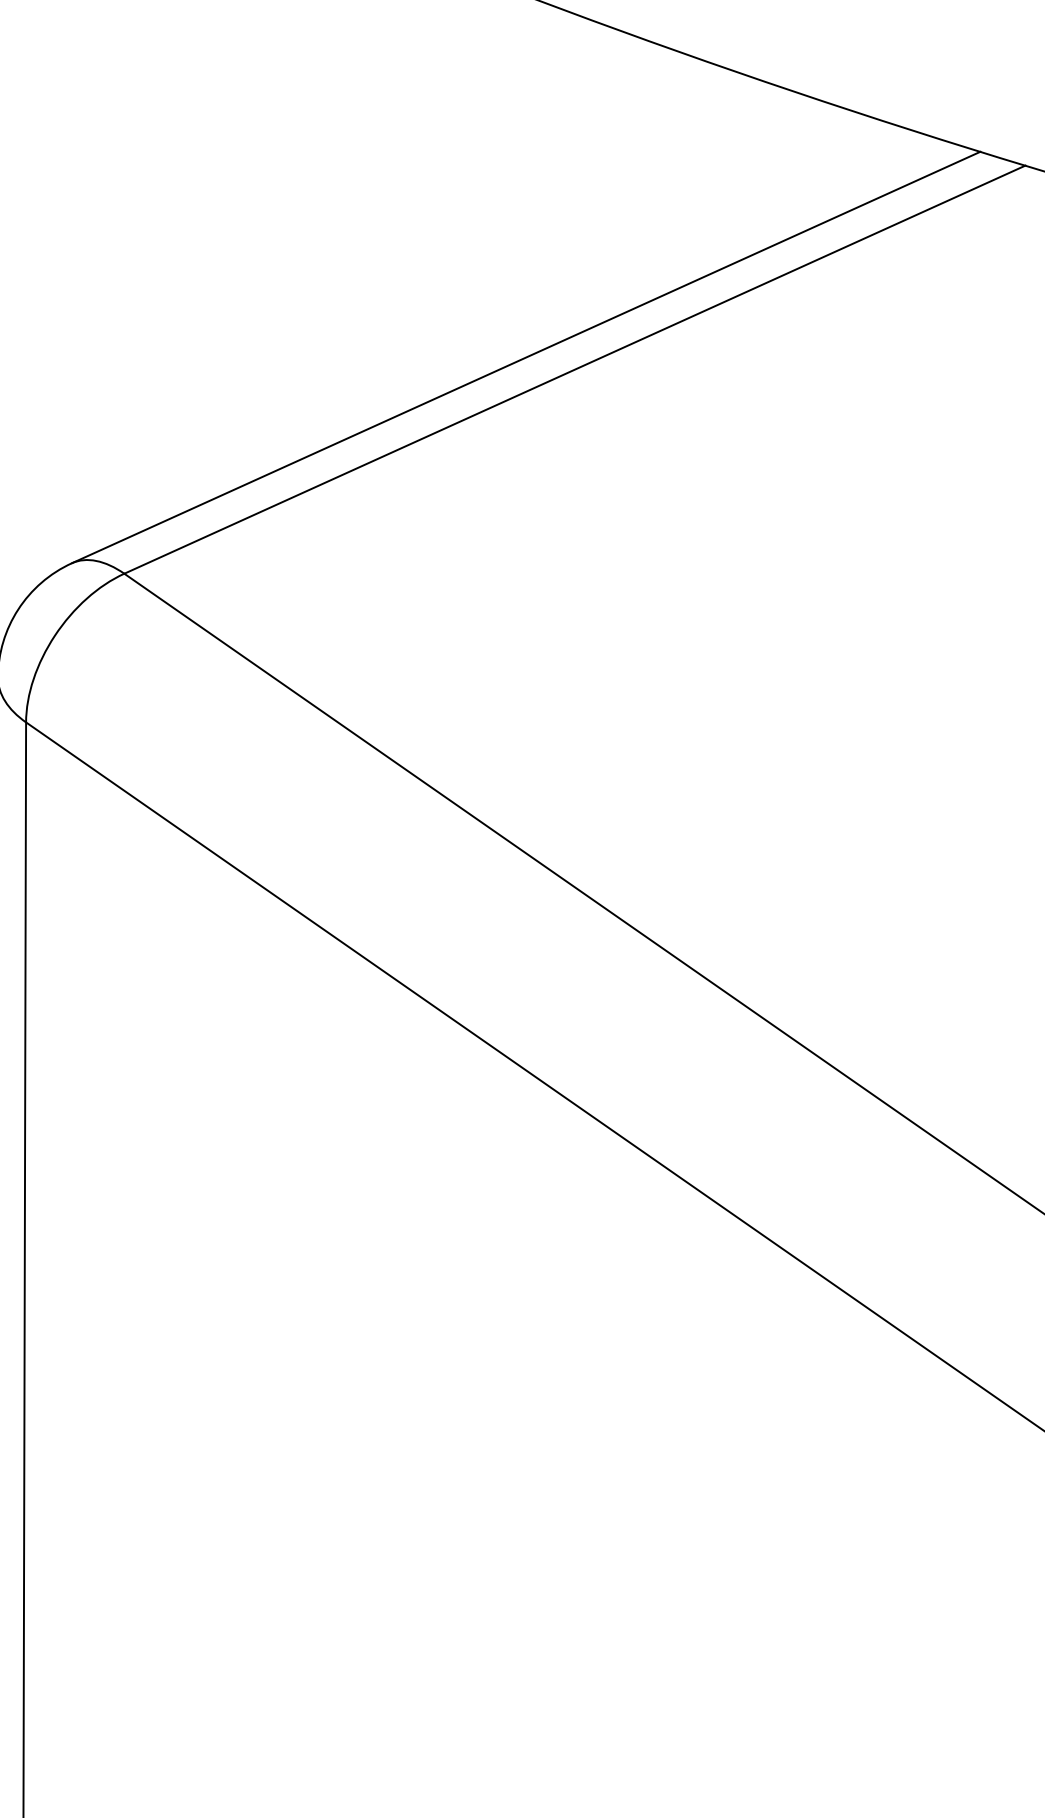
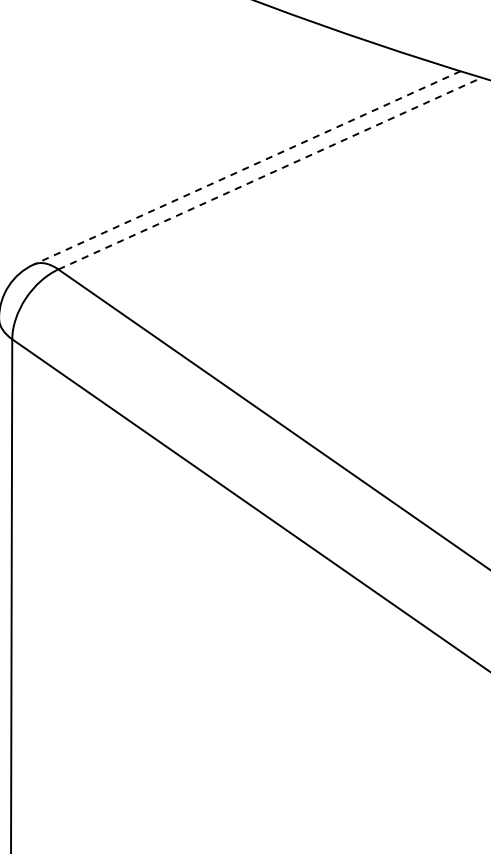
line: (524, 358) -> (246, 168), solid -> dashed
line: (575, 369) -> (270, 173), solid -> dashed

